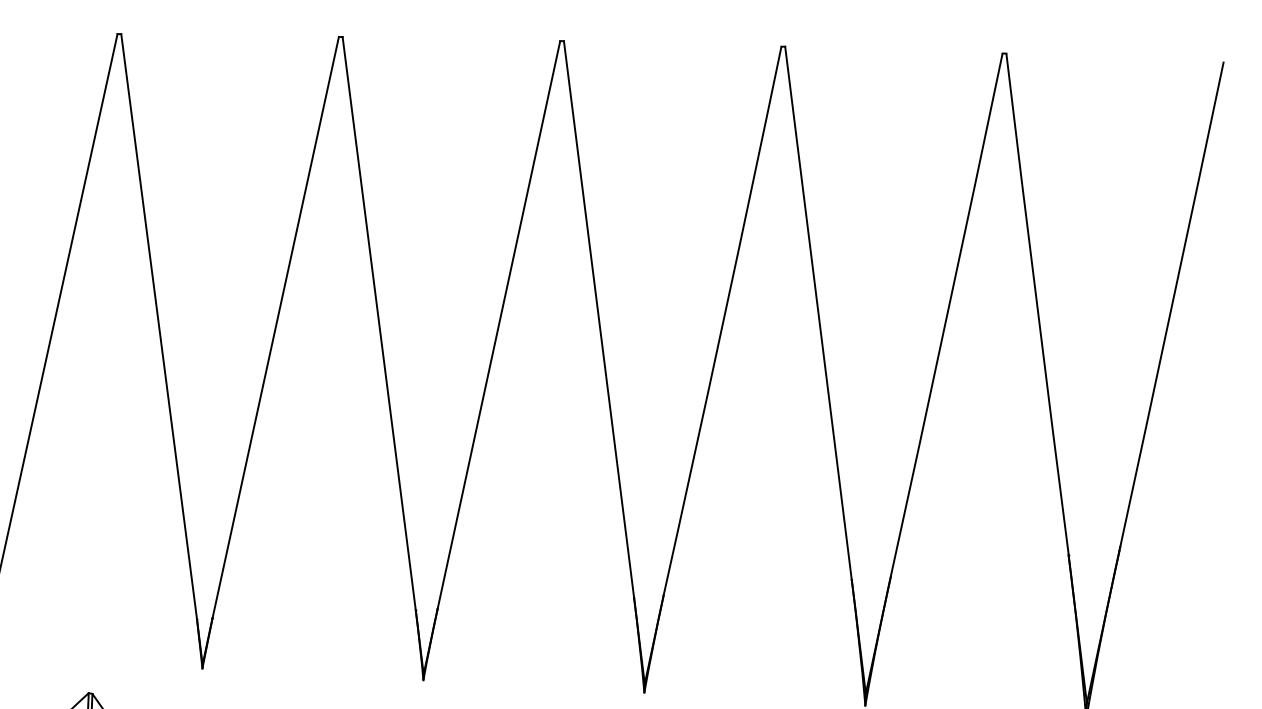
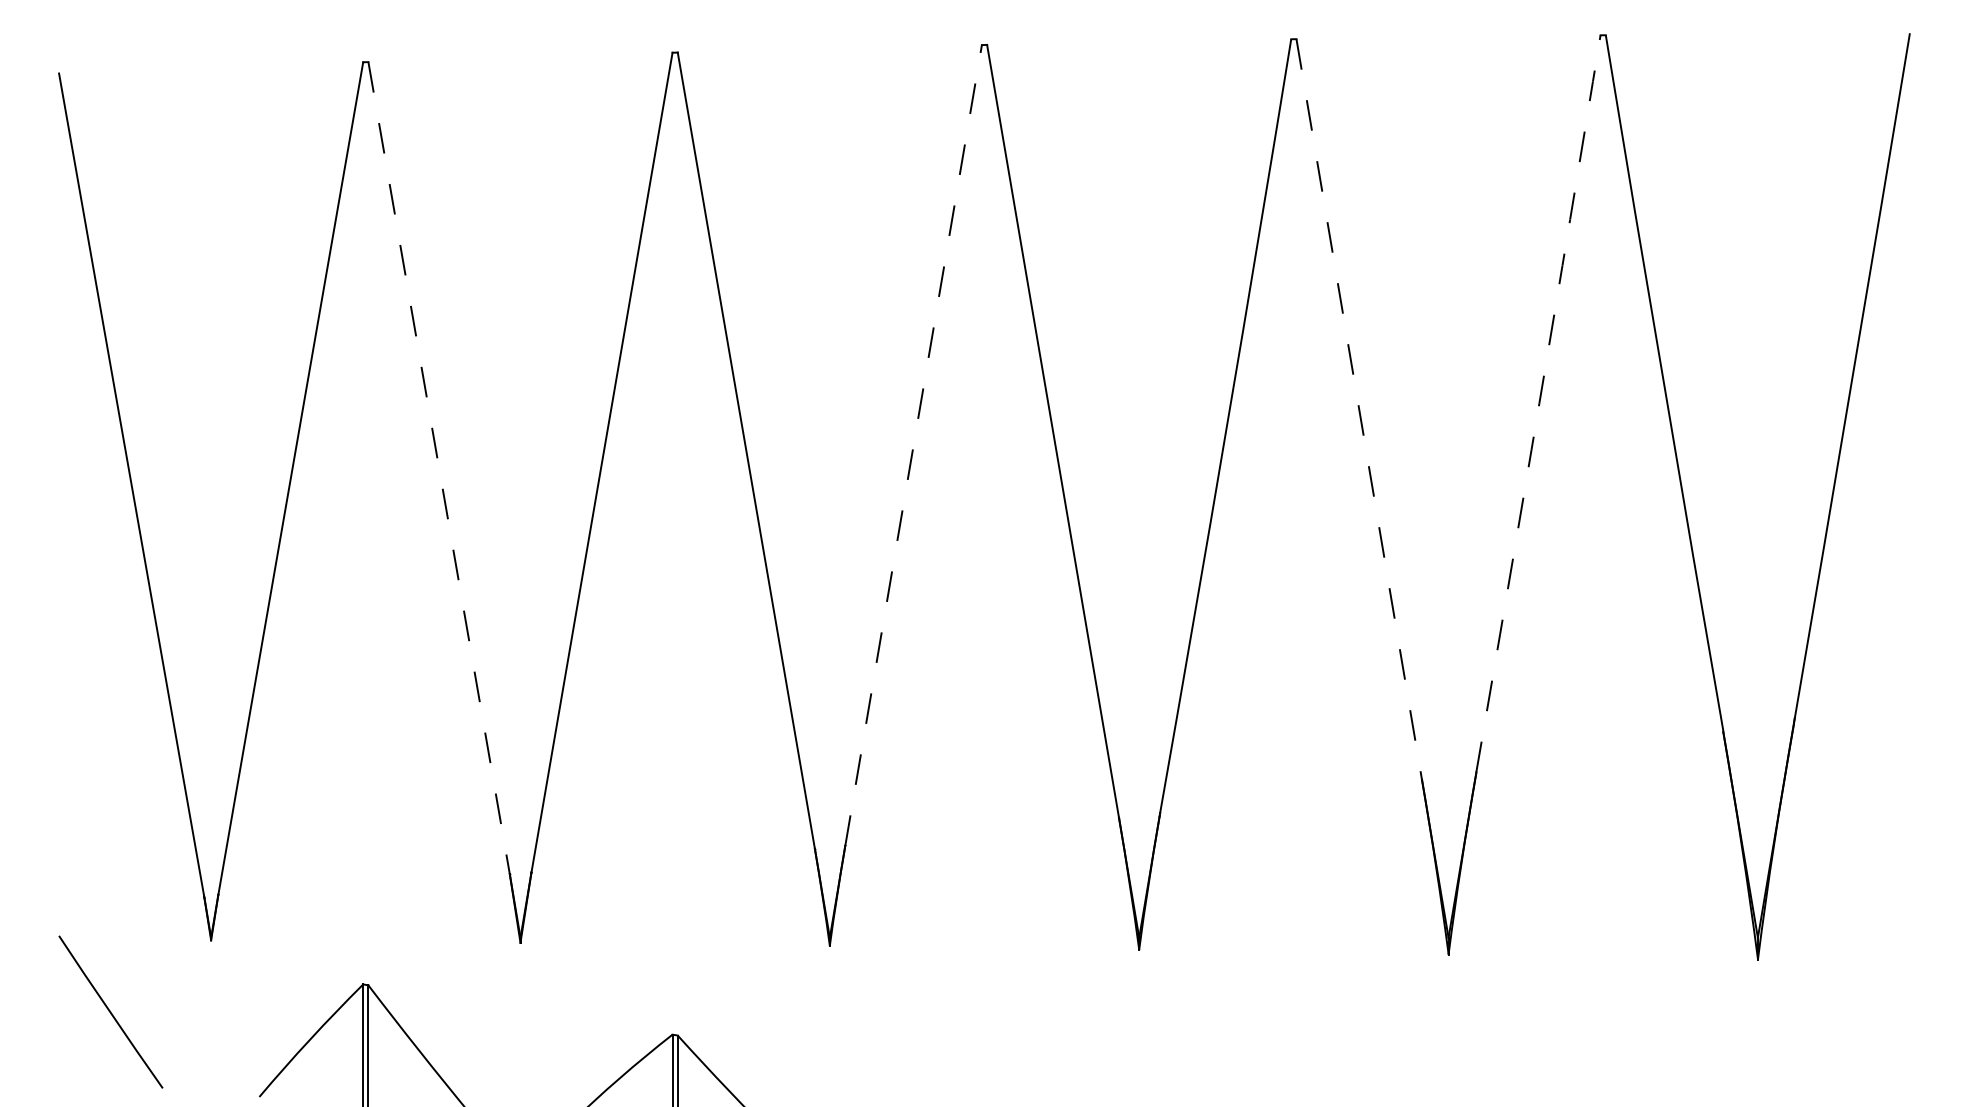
line: (818, 313) -> (1359, 409), solid -> dashed
arc: (947, 314) -> (1539, 403), solid -> dashed
line: (498, 324) -> (913, 444), solid -> dashed
line: (159, 326) -> (439, 468), solid -> dashed

